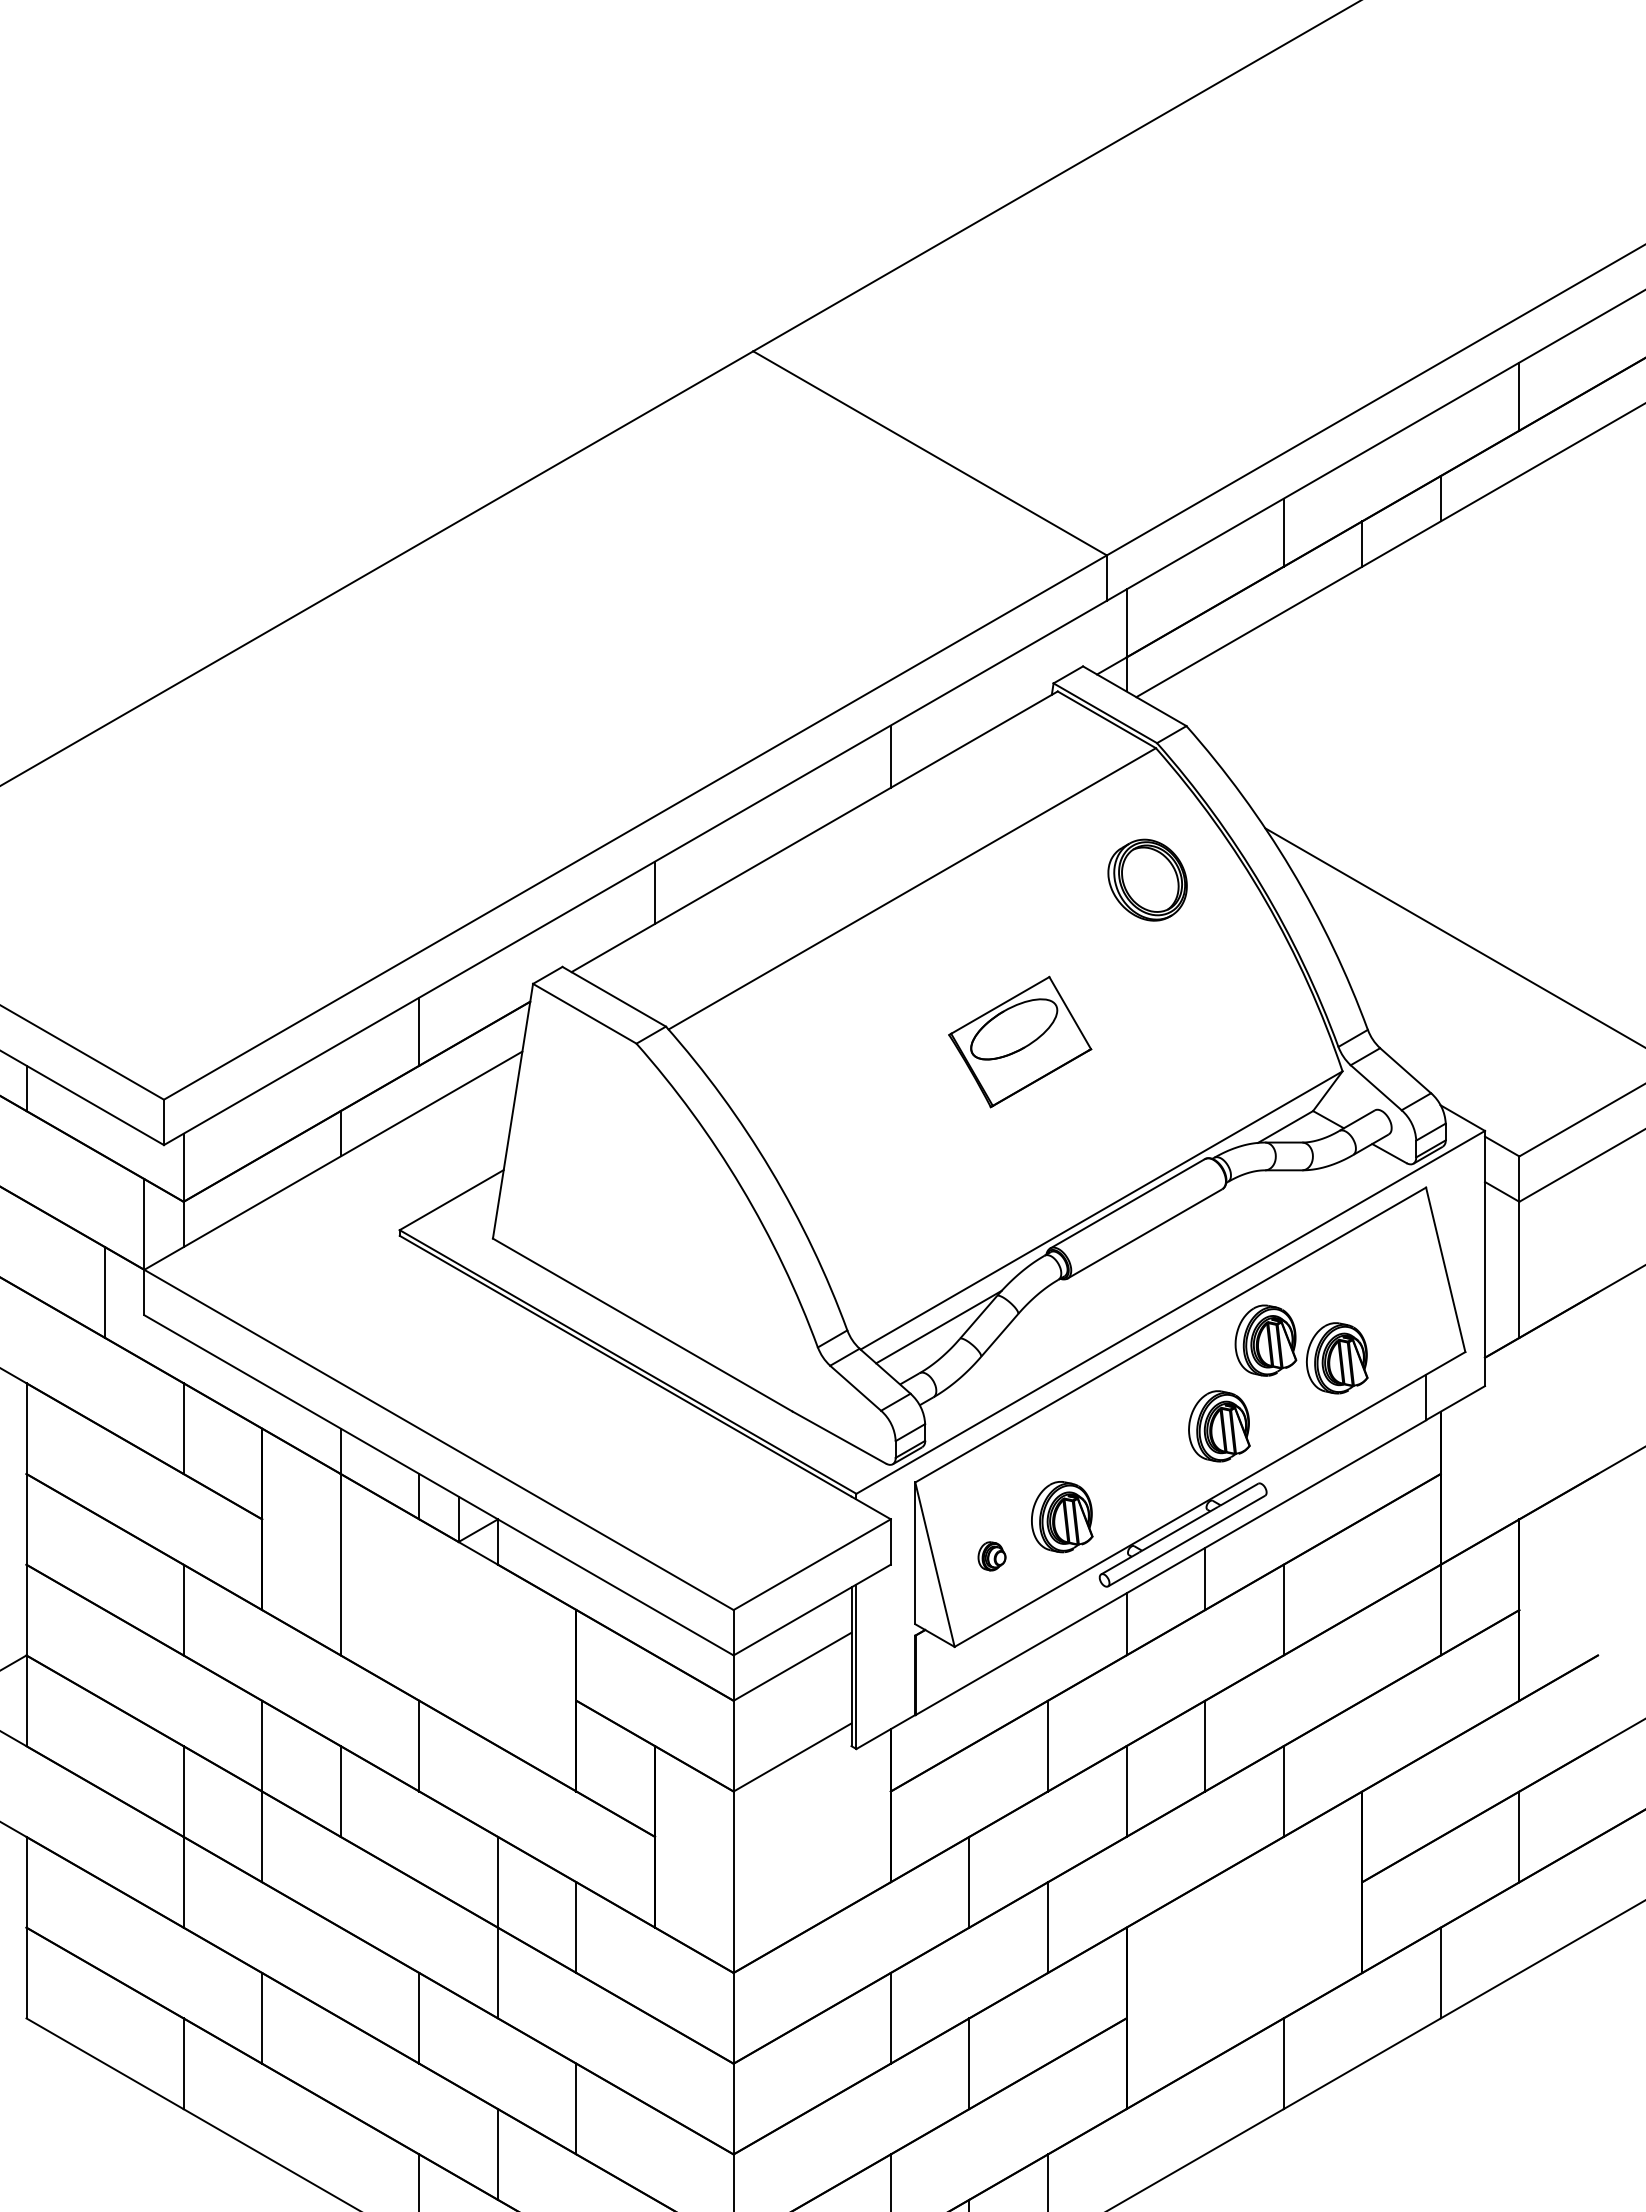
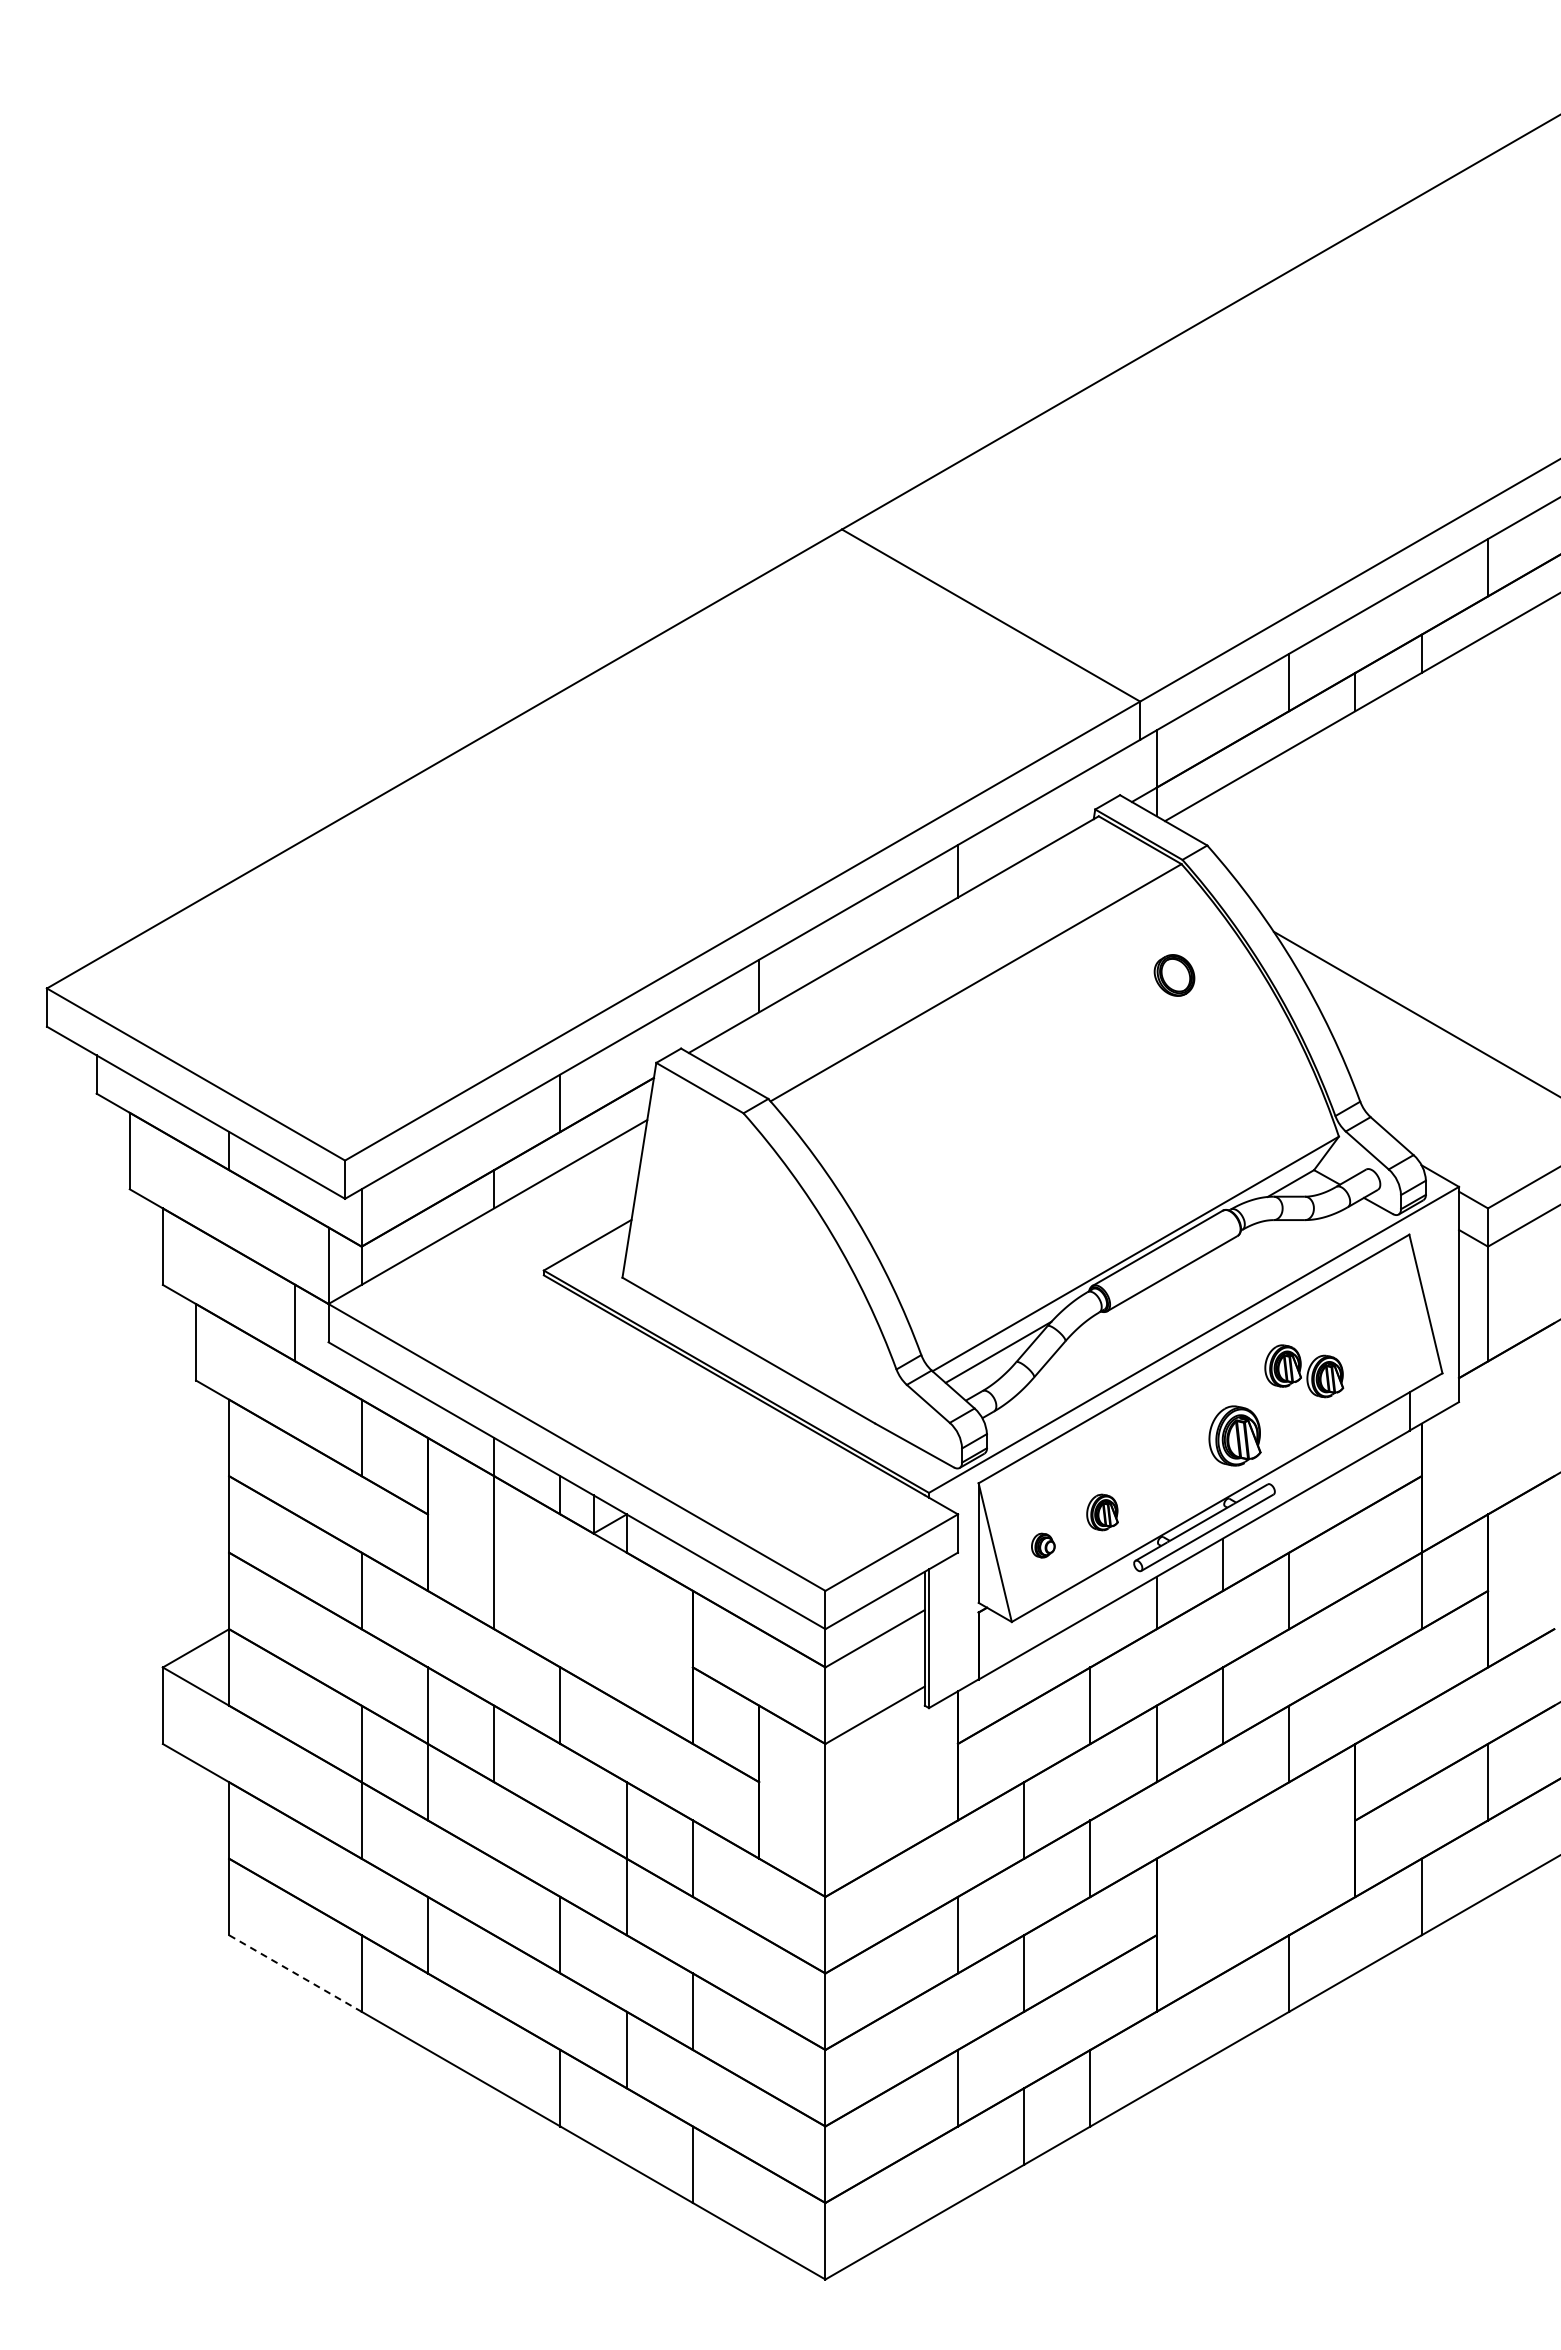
part: (1147, 880) -> (1174, 975), size x0.6
part: (1019, 1041) -> (1066, 1111), removed
part: (1300, 1349) -> (1303, 1371), size x0.7
part: (1062, 1517) -> (1102, 1512), size x0.6
line: (105, 2063) -> (295, 1973), solid -> dashed

